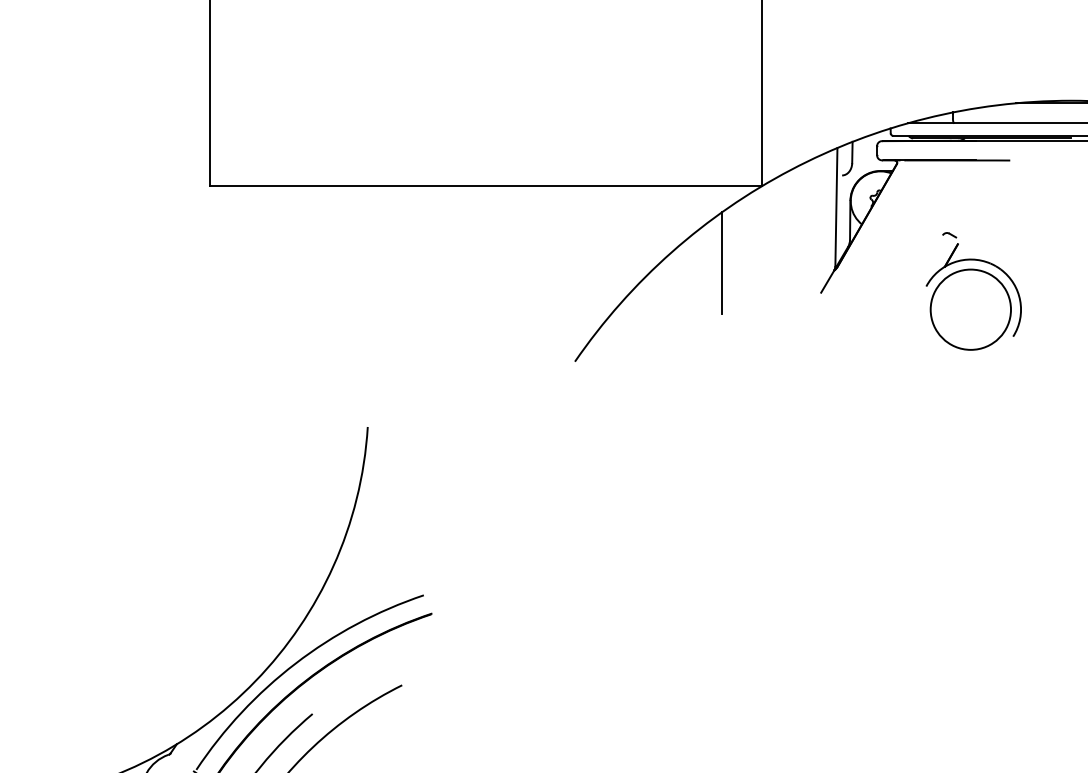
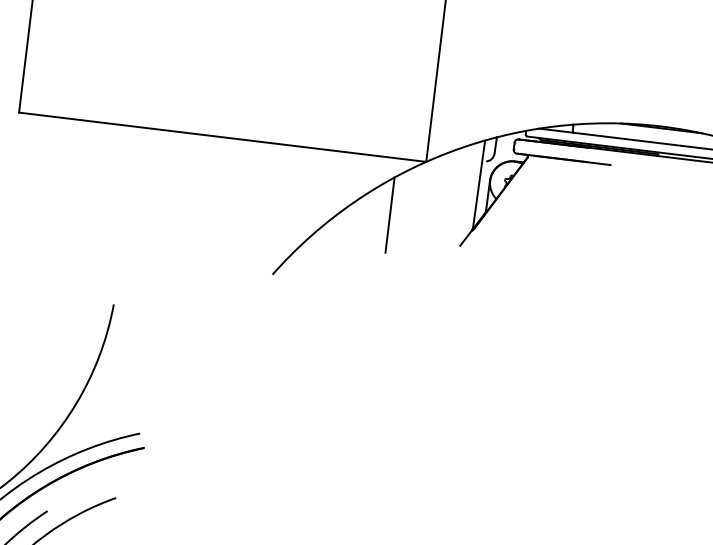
part: (973, 291) -> (572, 258), removed

